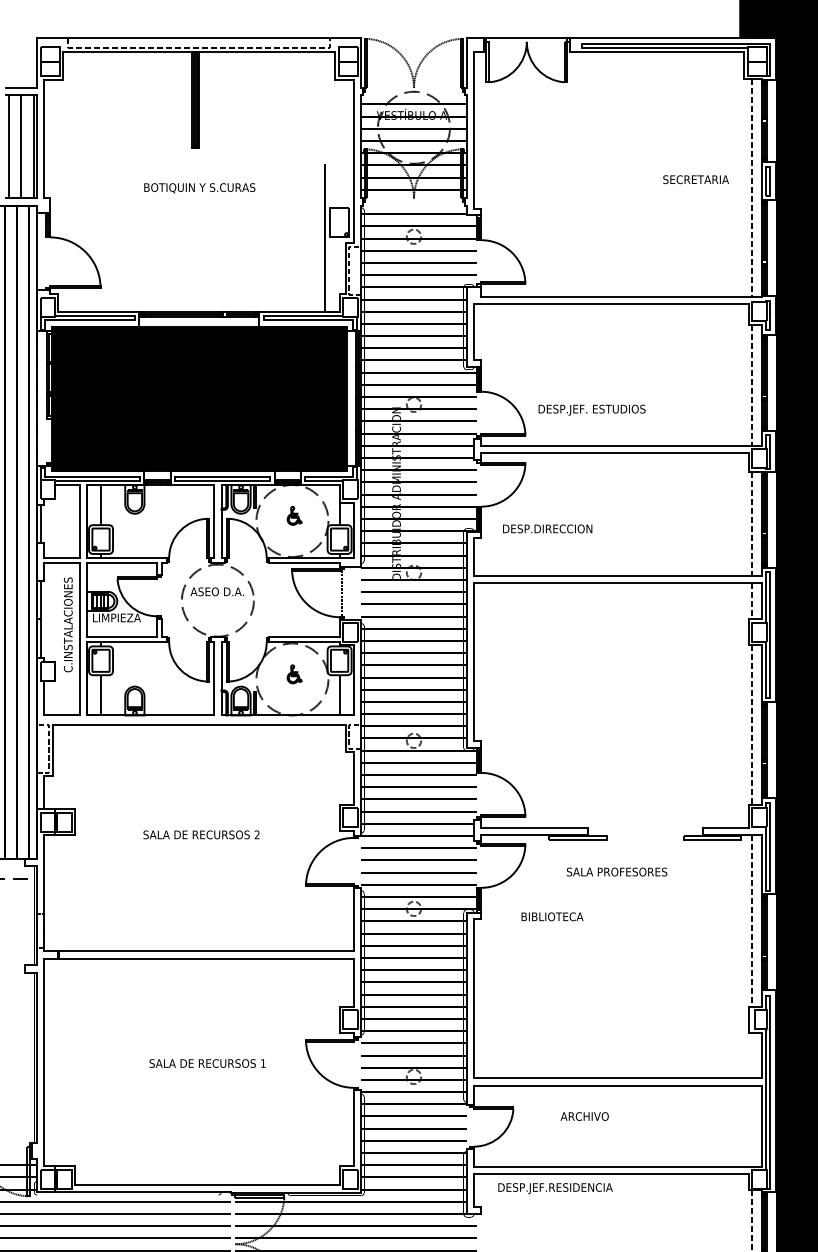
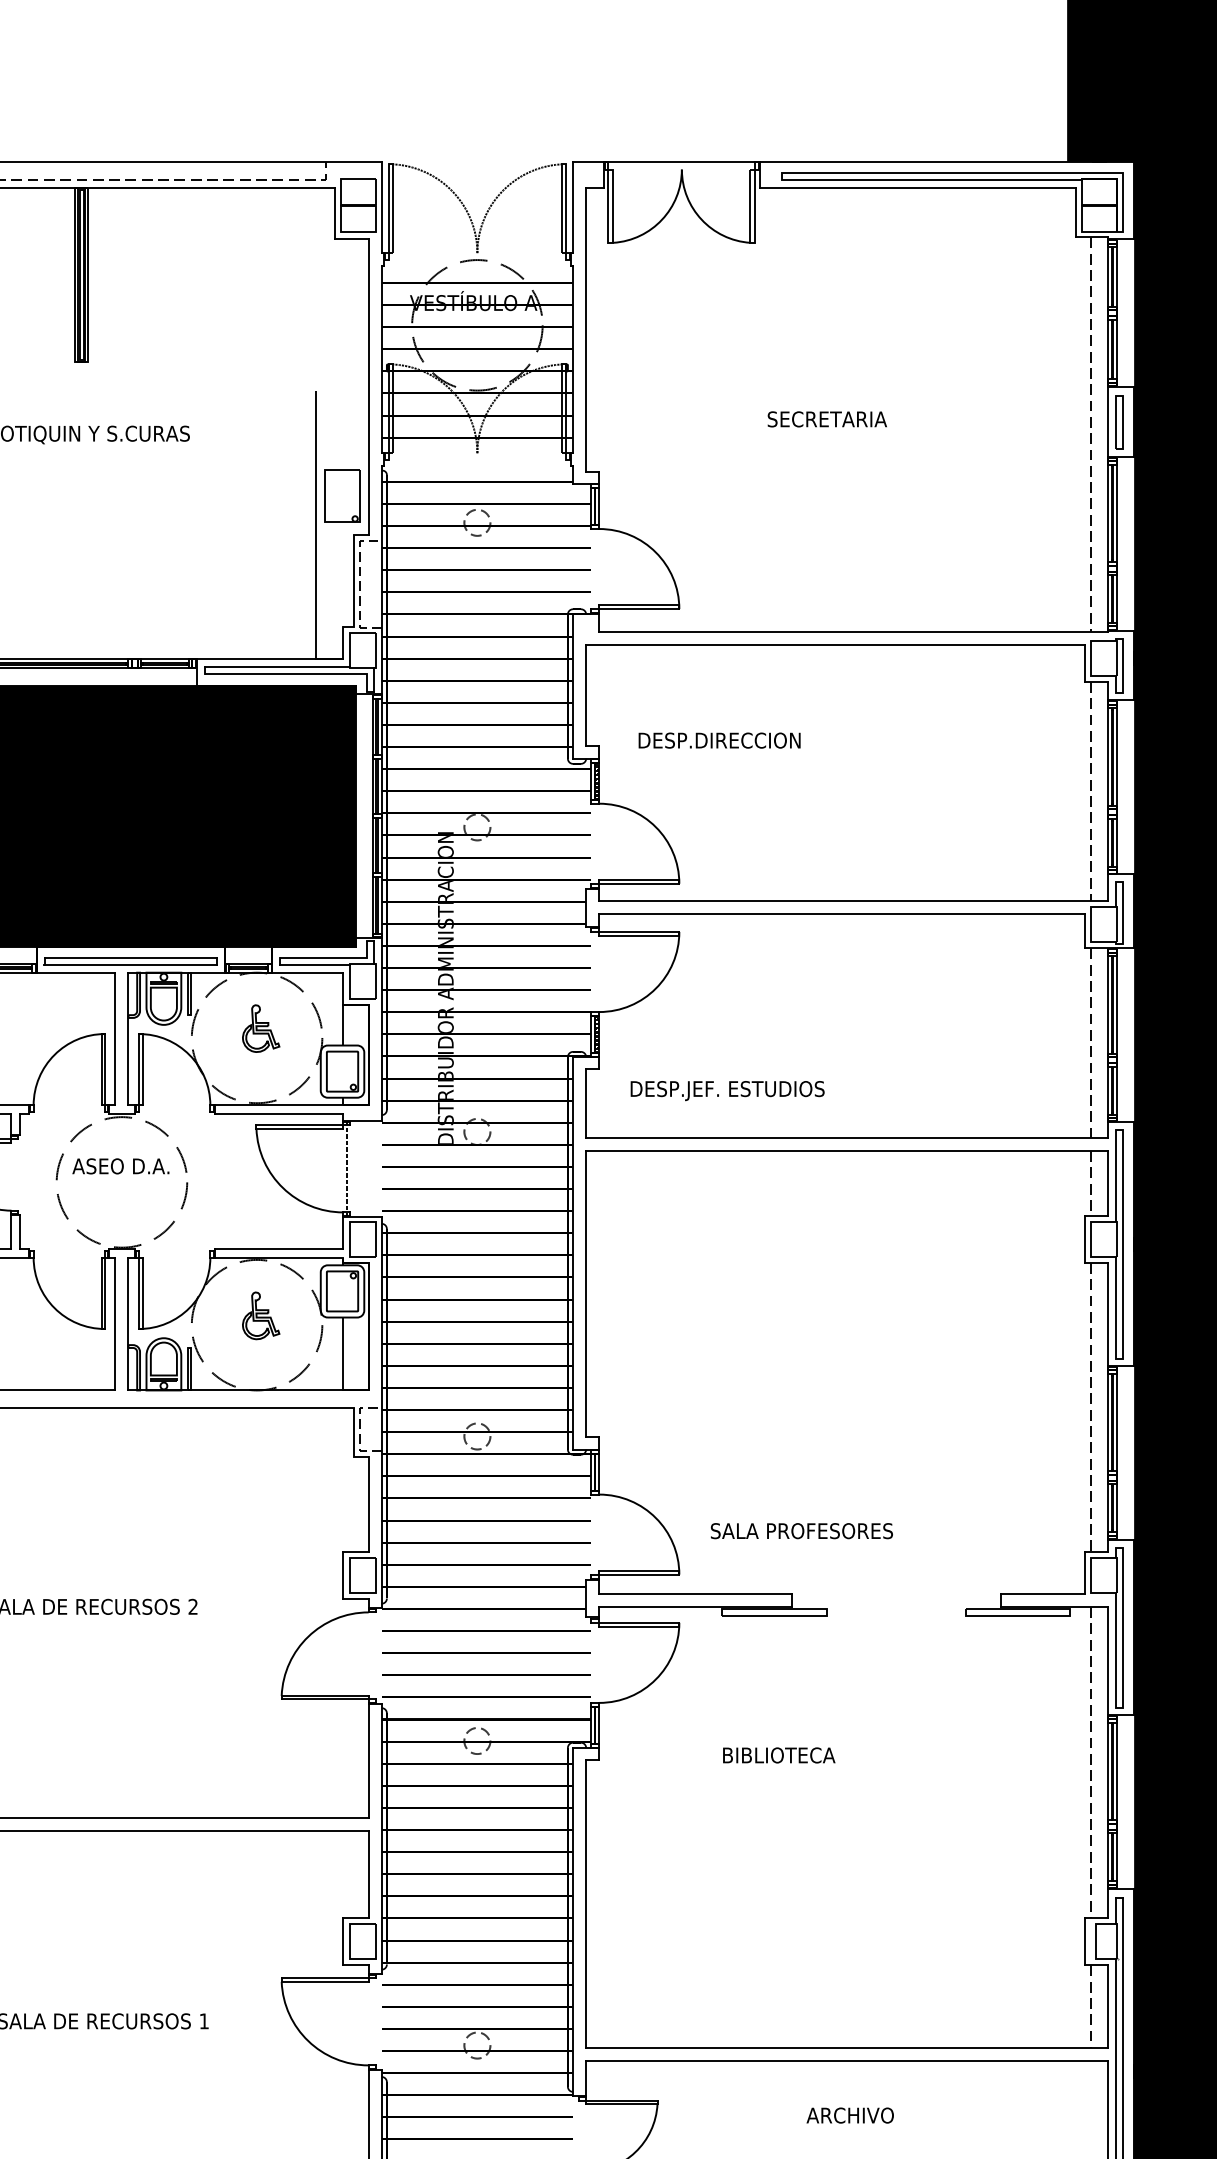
text: (695, 179) -> (826, 419), moved
text: (591, 409) -> (726, 1089), moved
part: (294, 515) -> (260, 1028), size x1.43
text: (547, 528) -> (719, 739), moved
part: (294, 674) -> (260, 1316), size x1.43
text: (616, 871) -> (800, 1530), moved
text: (552, 916) -> (779, 1754), moved
line: (752, 1055) -> (1090, 2006), added
text: (584, 1116) -> (849, 2115), moved

